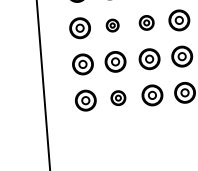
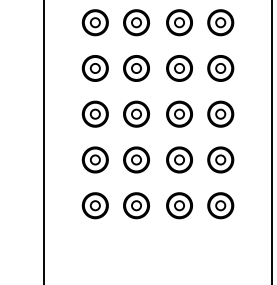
part: (146, 22) -> (179, 113), size x1.43
part: (112, 25) -> (136, 113), size x1.67
part: (118, 97) -> (136, 205), size x1.43

